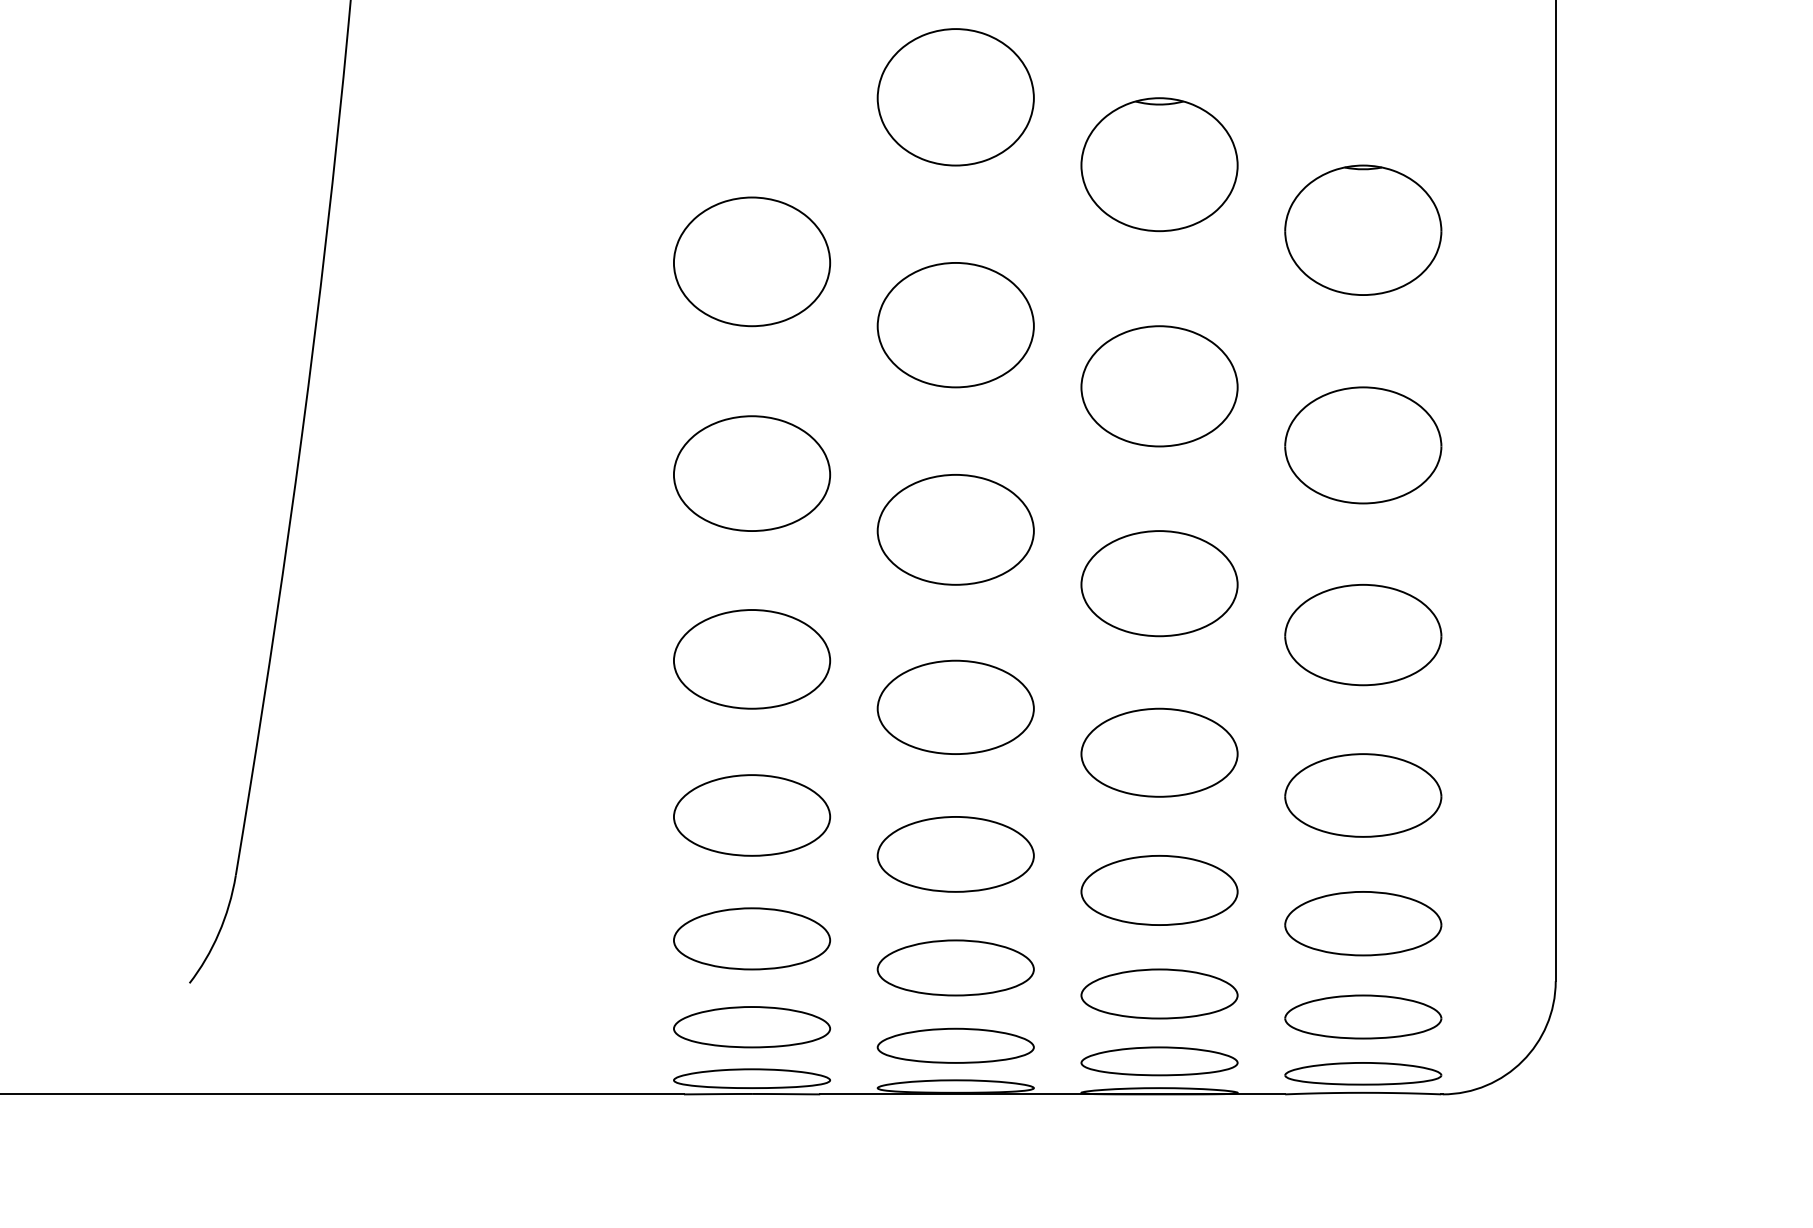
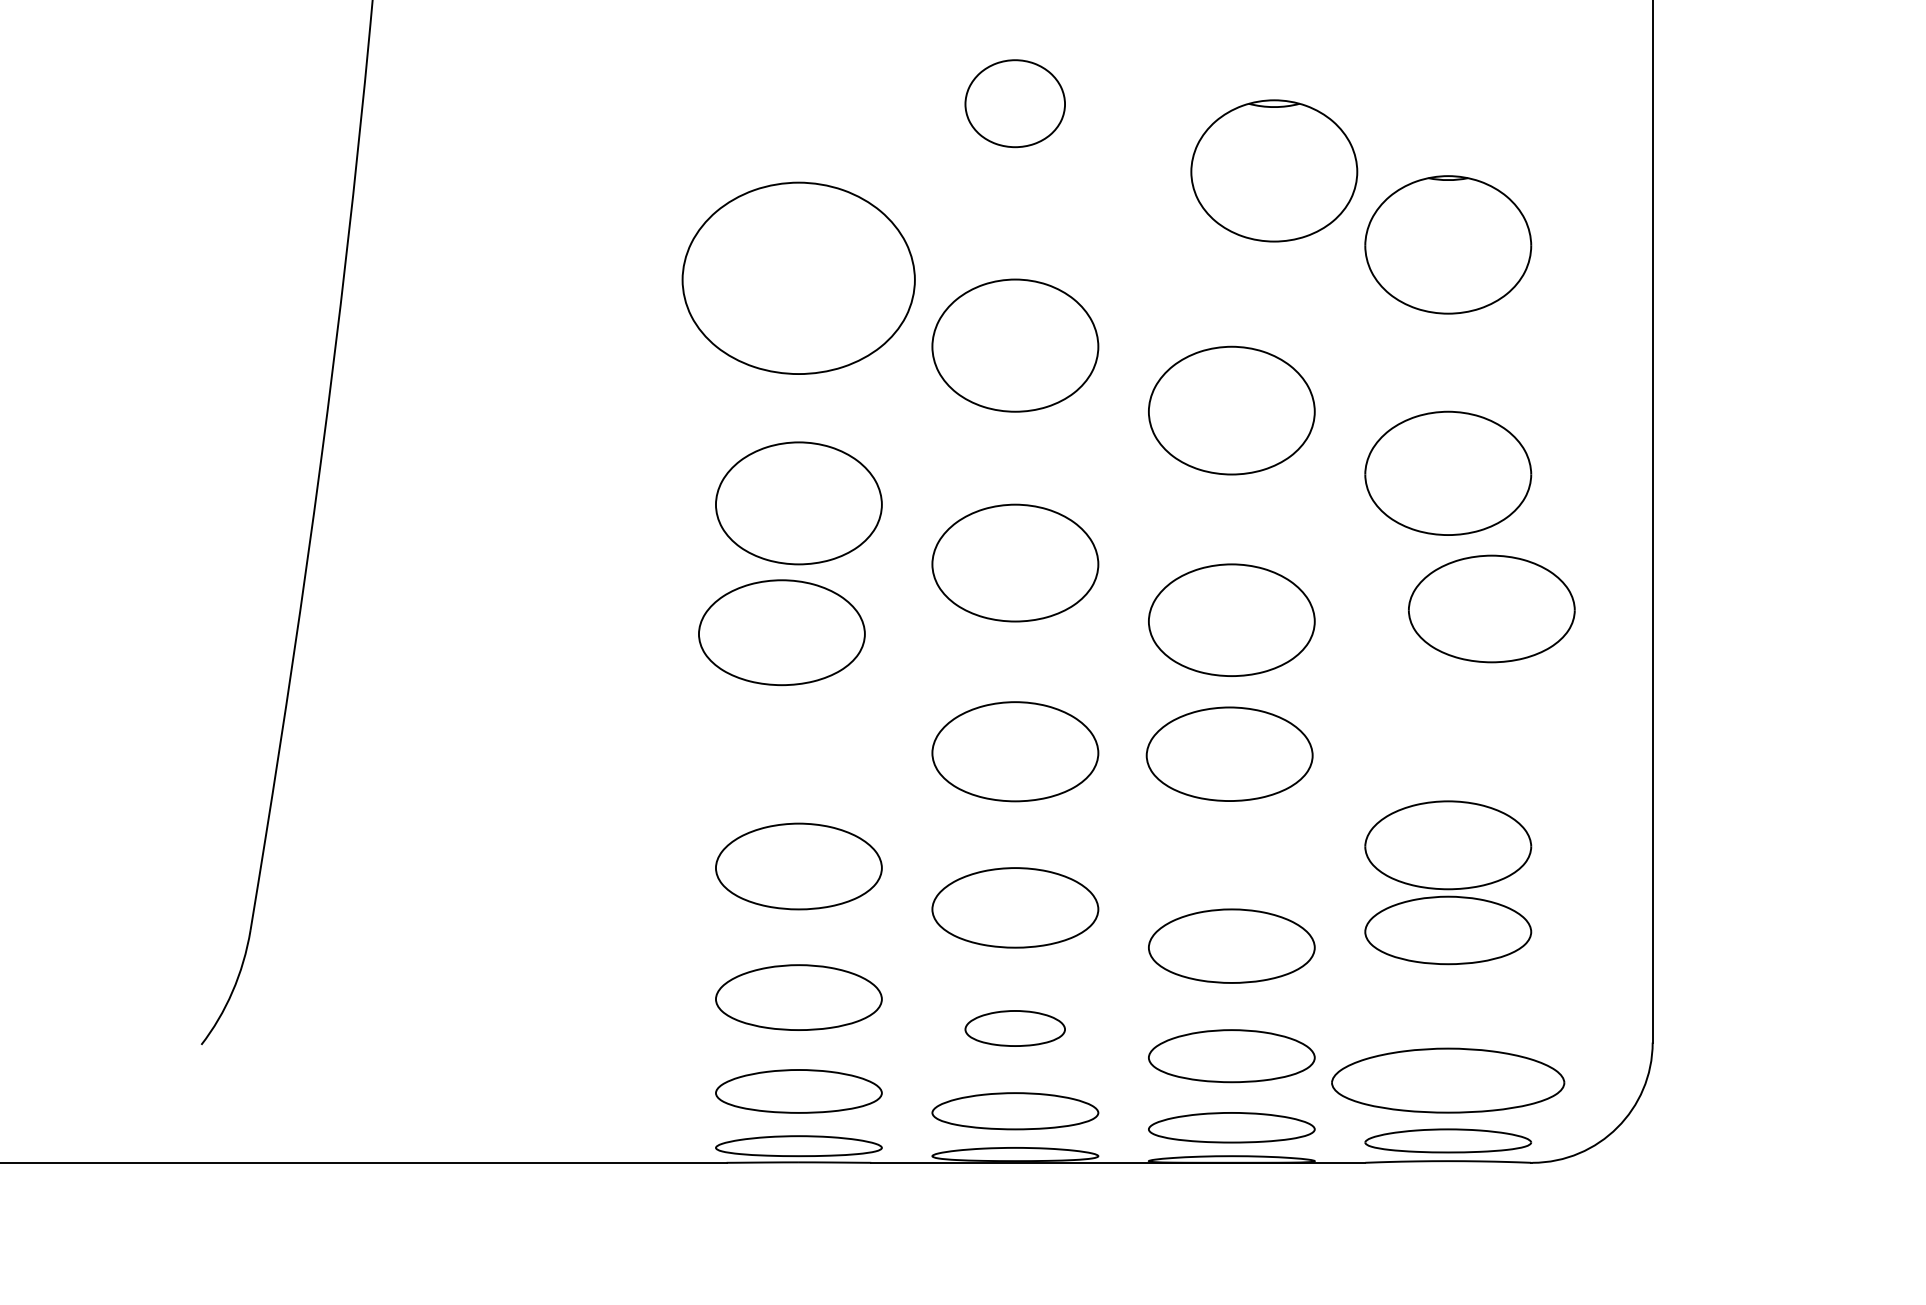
part: (955, 97) -> (1015, 103), size x0.6
part: (1159, 164) -> (1274, 170), moved
part: (752, 261) -> (799, 278), size x1.4
part: (1363, 635) -> (1492, 609), moved
part: (752, 659) -> (782, 632), moved
part: (1159, 752) -> (1229, 753), moved
part: (1363, 923) -> (1448, 930), moved
part: (955, 967) -> (1015, 1028), size x0.6
part: (1363, 1016) -> (1448, 1080), size x1.4

